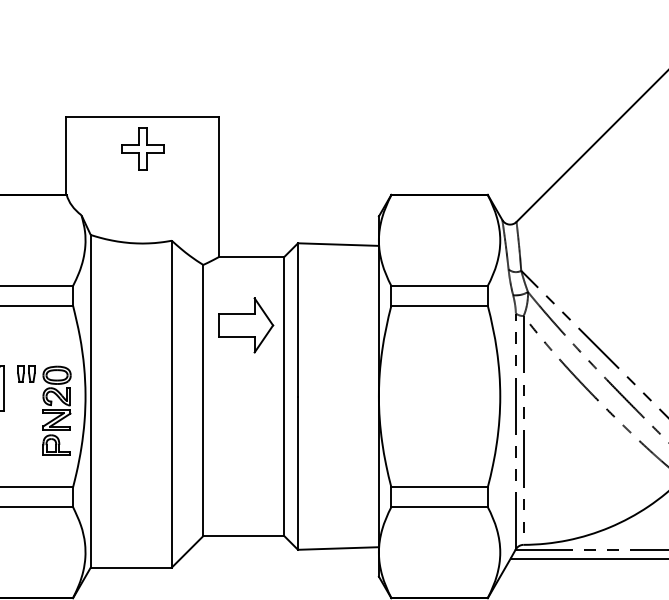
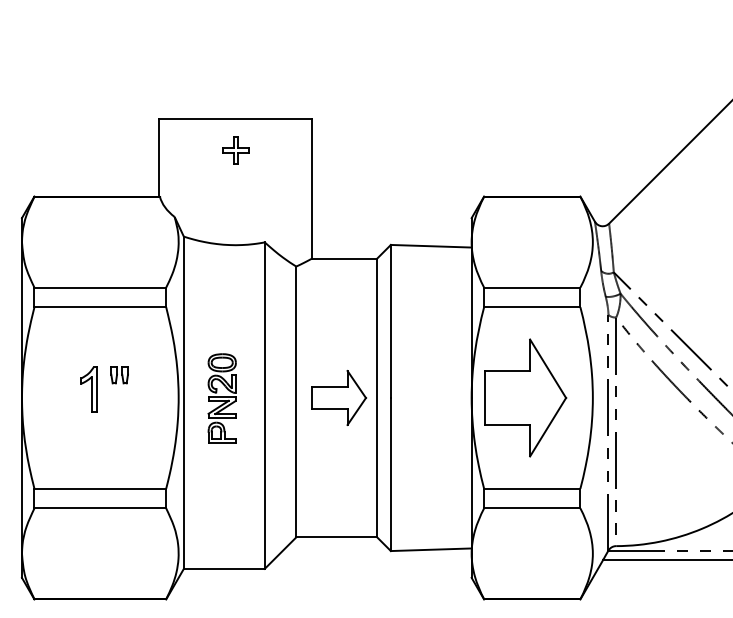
part: (142, 148) -> (235, 150), size x0.62
part: (246, 324) -> (339, 397), moved
part: (432, 396) -> (525, 397), added
part: (56, 411) -> (221, 398), moved

